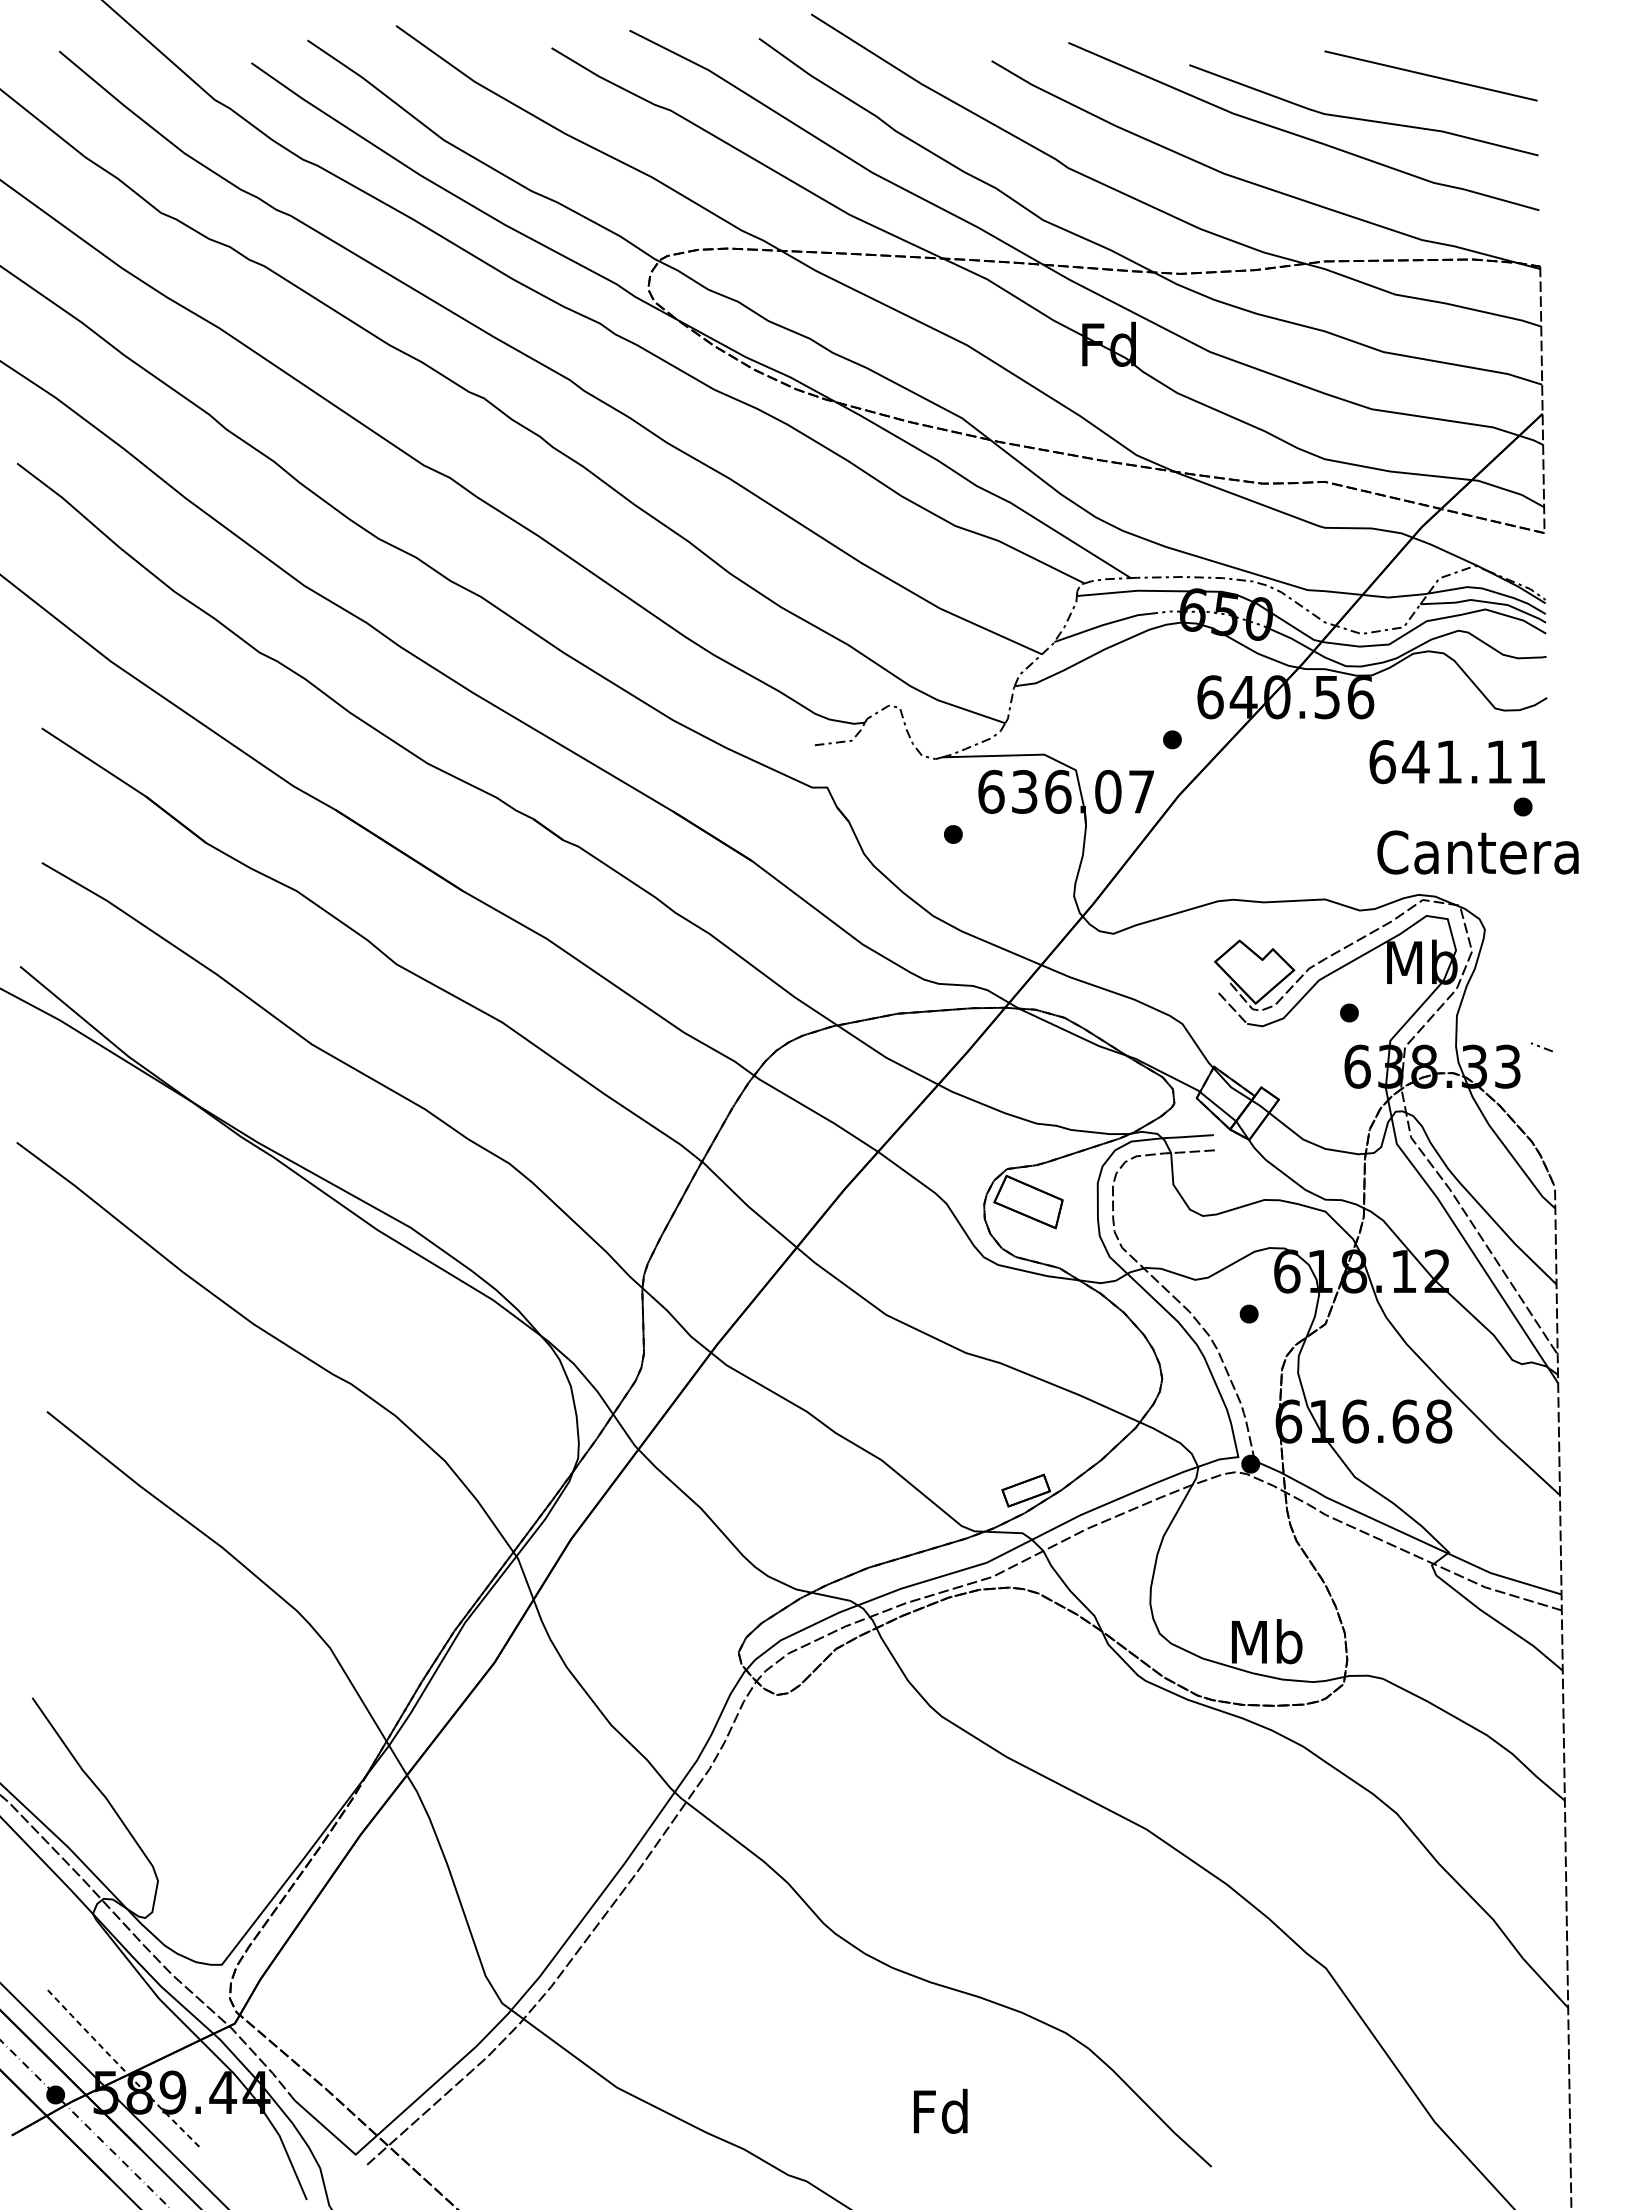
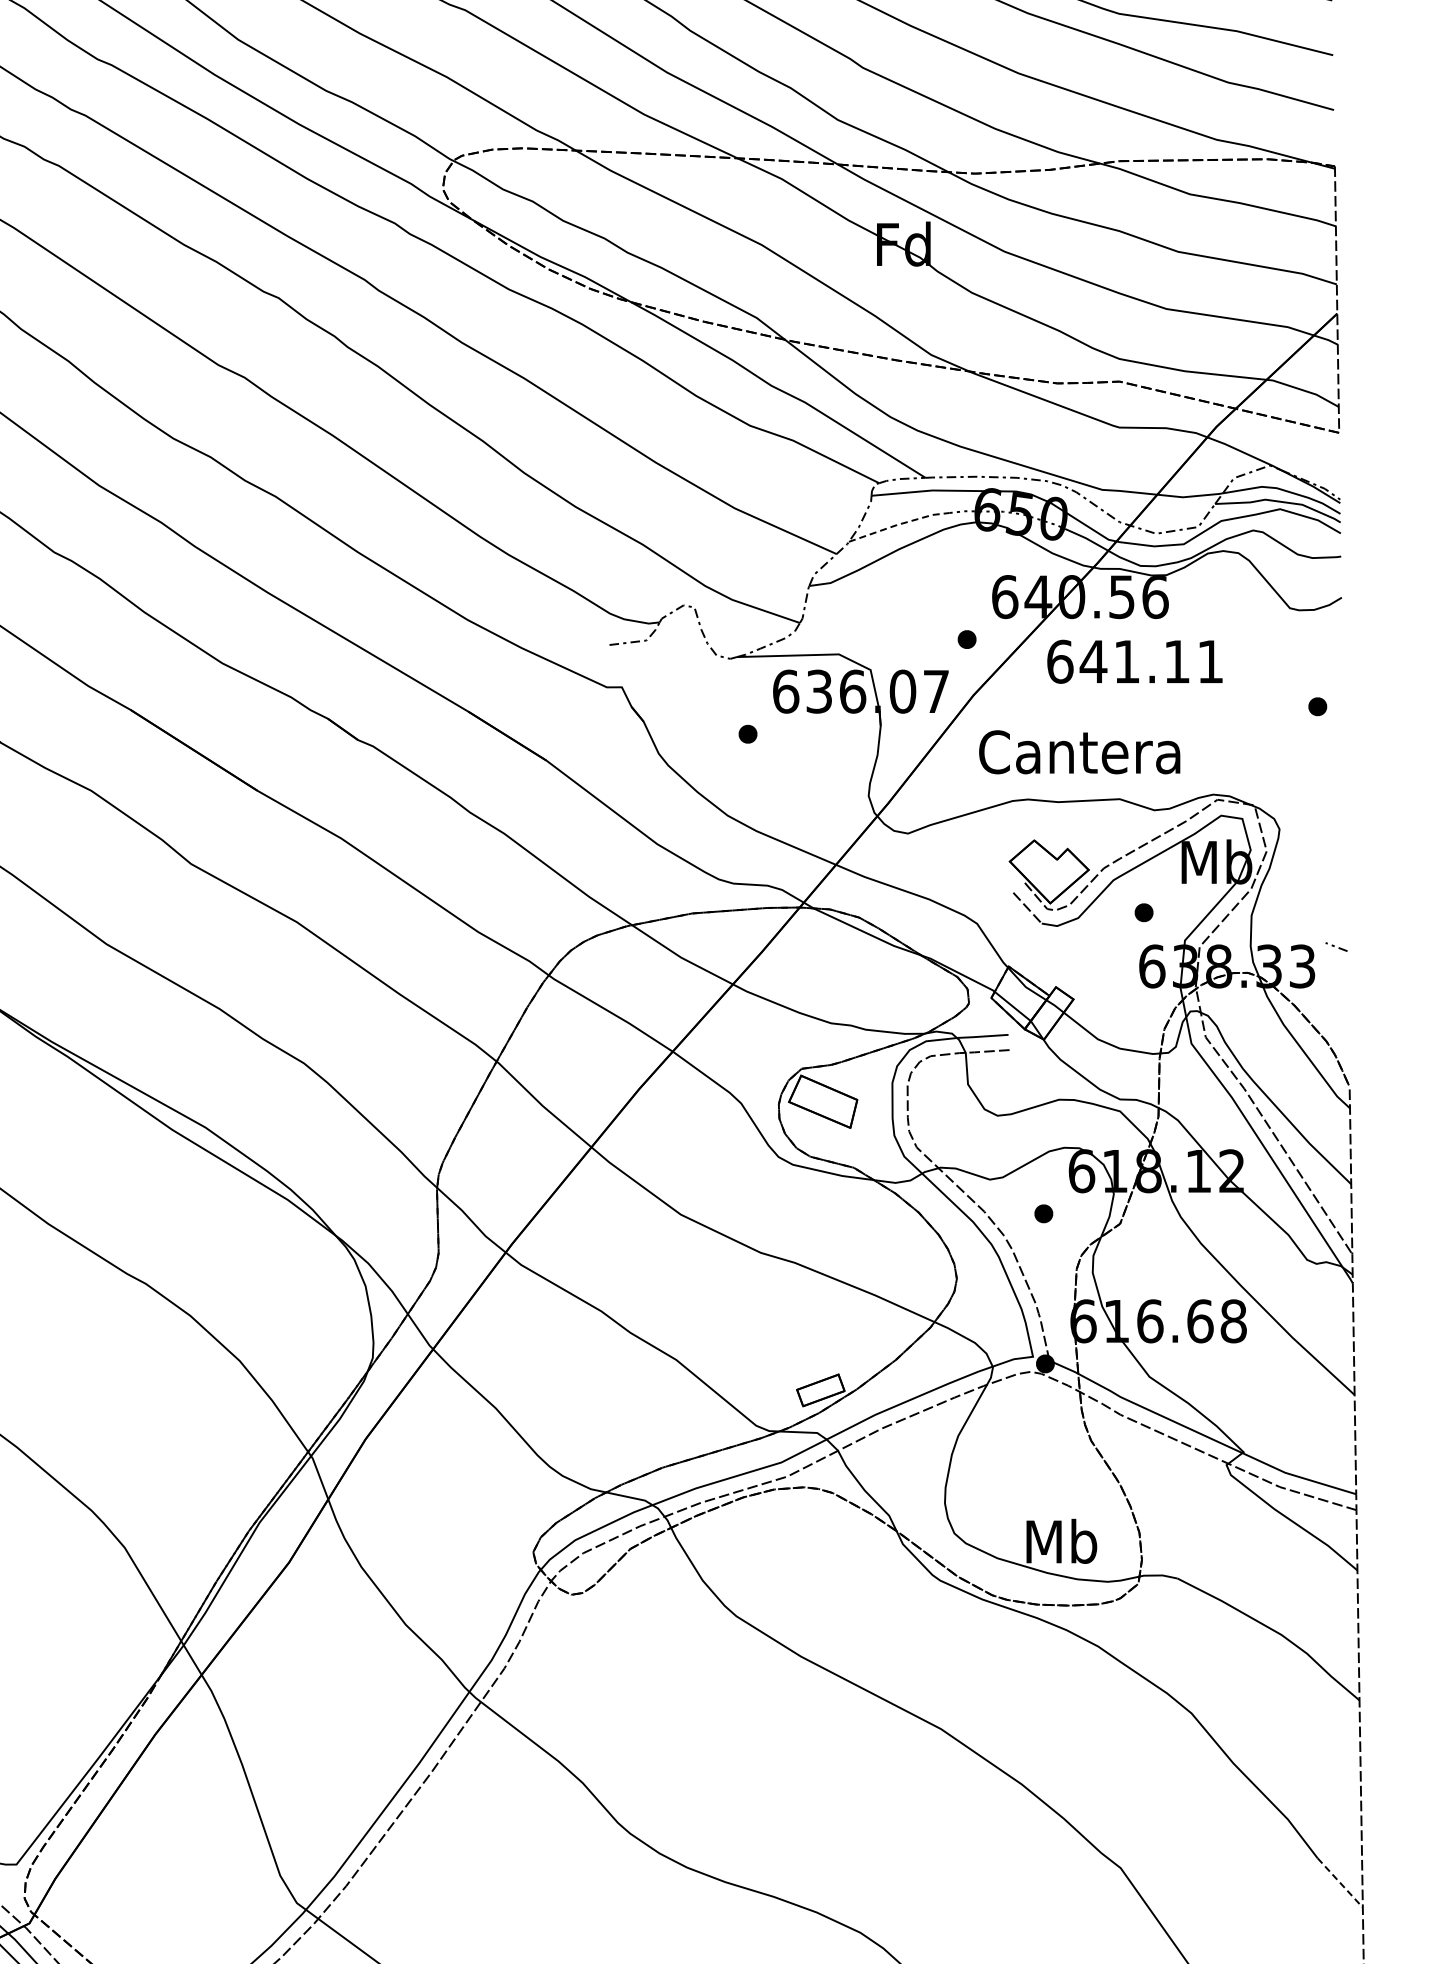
line: (1105, 624) -> (900, 524), solid -> dashed
text: (1456, 762) -> (1134, 662), moved
text: (1477, 852) -> (1079, 752), moved
line: (1545, 1983) -> (1340, 1883), solid -> dashed

